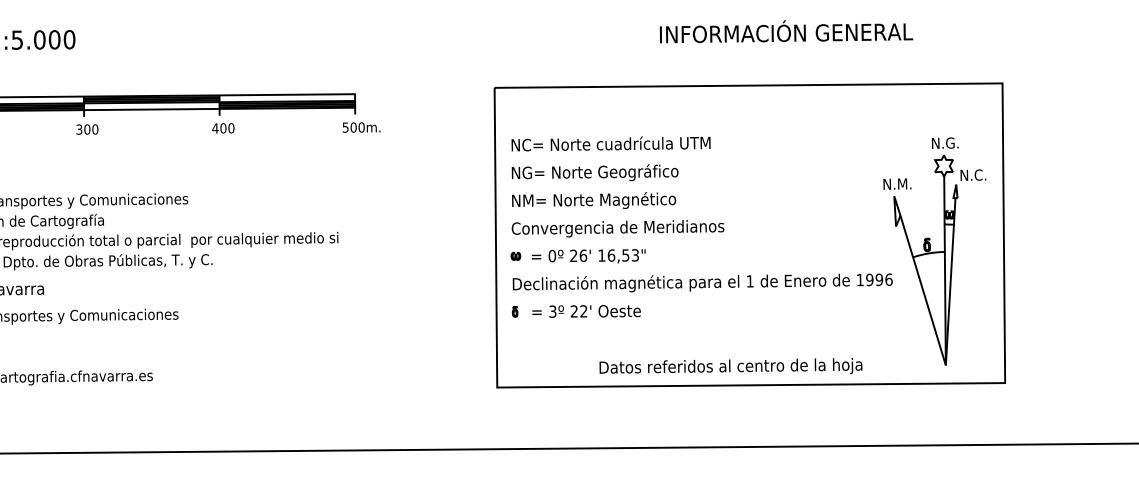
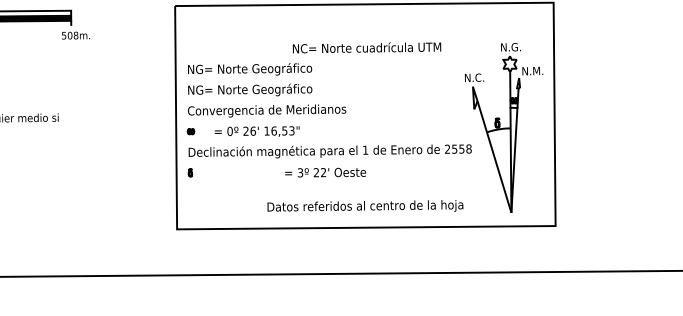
text: (361, 127) -> (75, 35), 500m. -> 508m.
text: (610, 143) -> (366, 47), moved
text: (981, 174) -> (537, 70), N.C. -> N.M.
text: (904, 183) -> (480, 77), N.M. -> N.C.
text: (600, 200) -> (254, 89), NM= Norte Magnético -> NG= Norte Geográfico
text: (588, 256) -> (257, 131), moved
text: (874, 279) -> (458, 148), 1996 -> 2558
text: (586, 311) -> (325, 172), moved
text: (730, 366) -> (365, 206), moved

